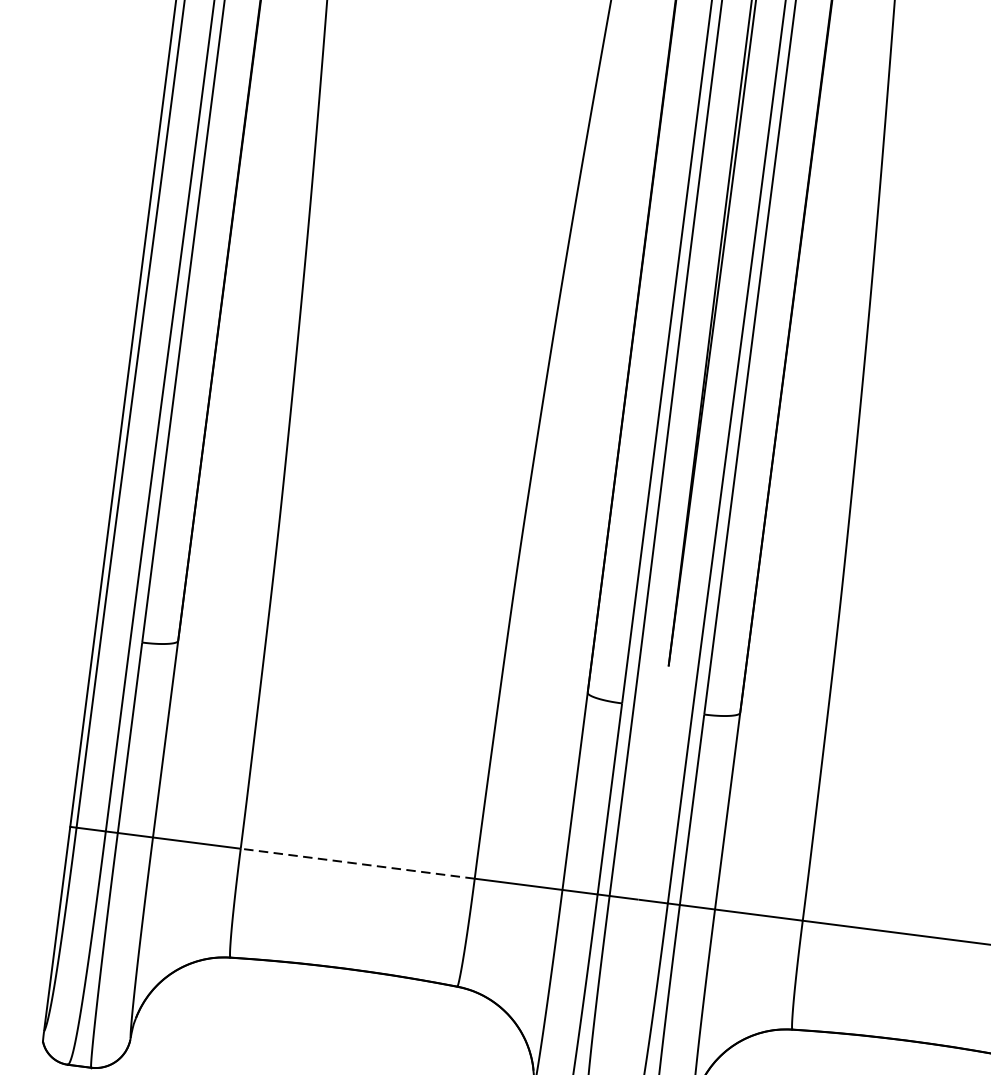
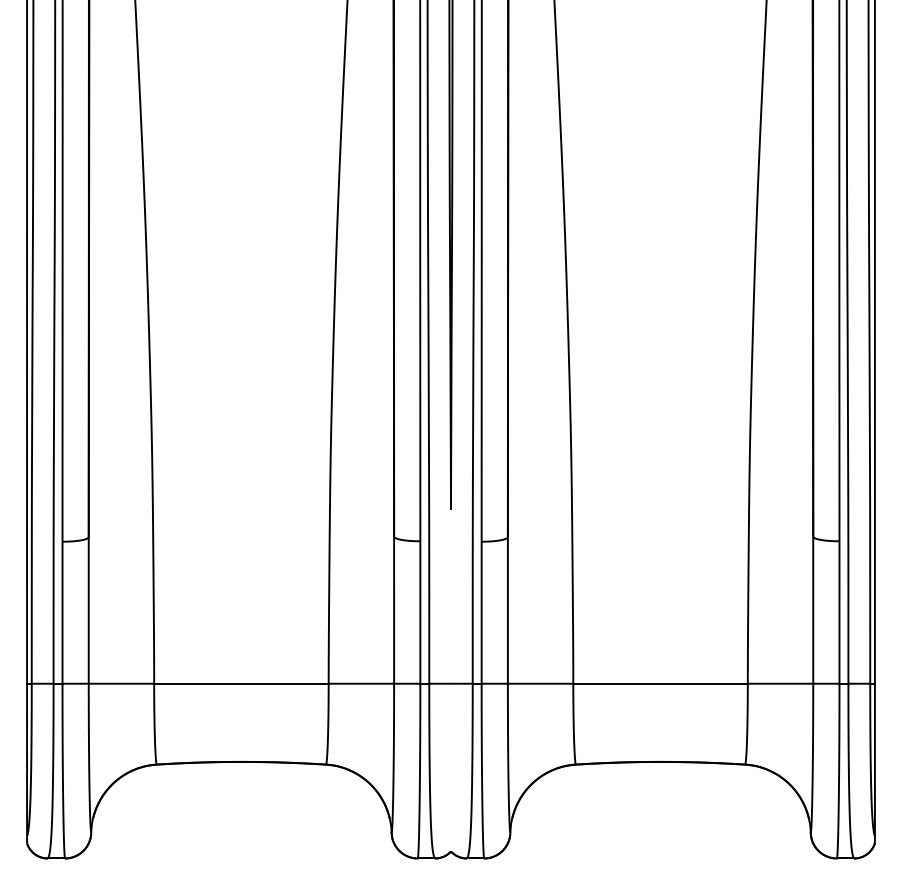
line: (356, 863) -> (240, 683), dashed -> solid

